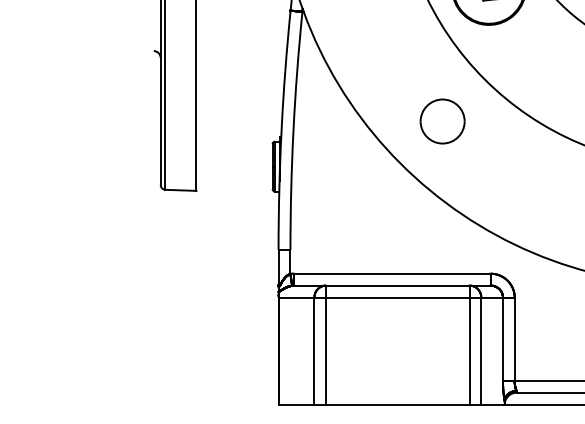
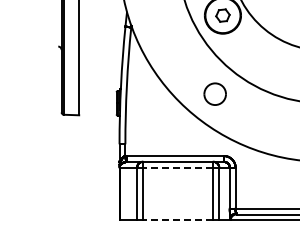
part: (441, 120) -> (214, 93), moved
line: (396, 297) -> (177, 167), solid -> dashed
line: (396, 404) -> (177, 220), solid -> dashed

